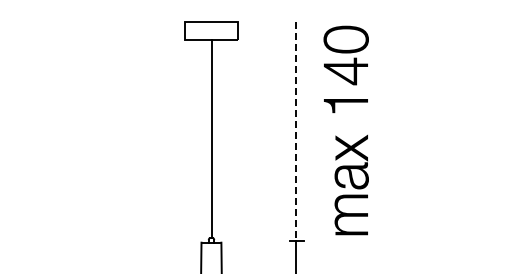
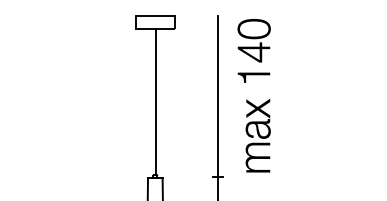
line: (296, 131) -> (217, 96), dashed -> solid

